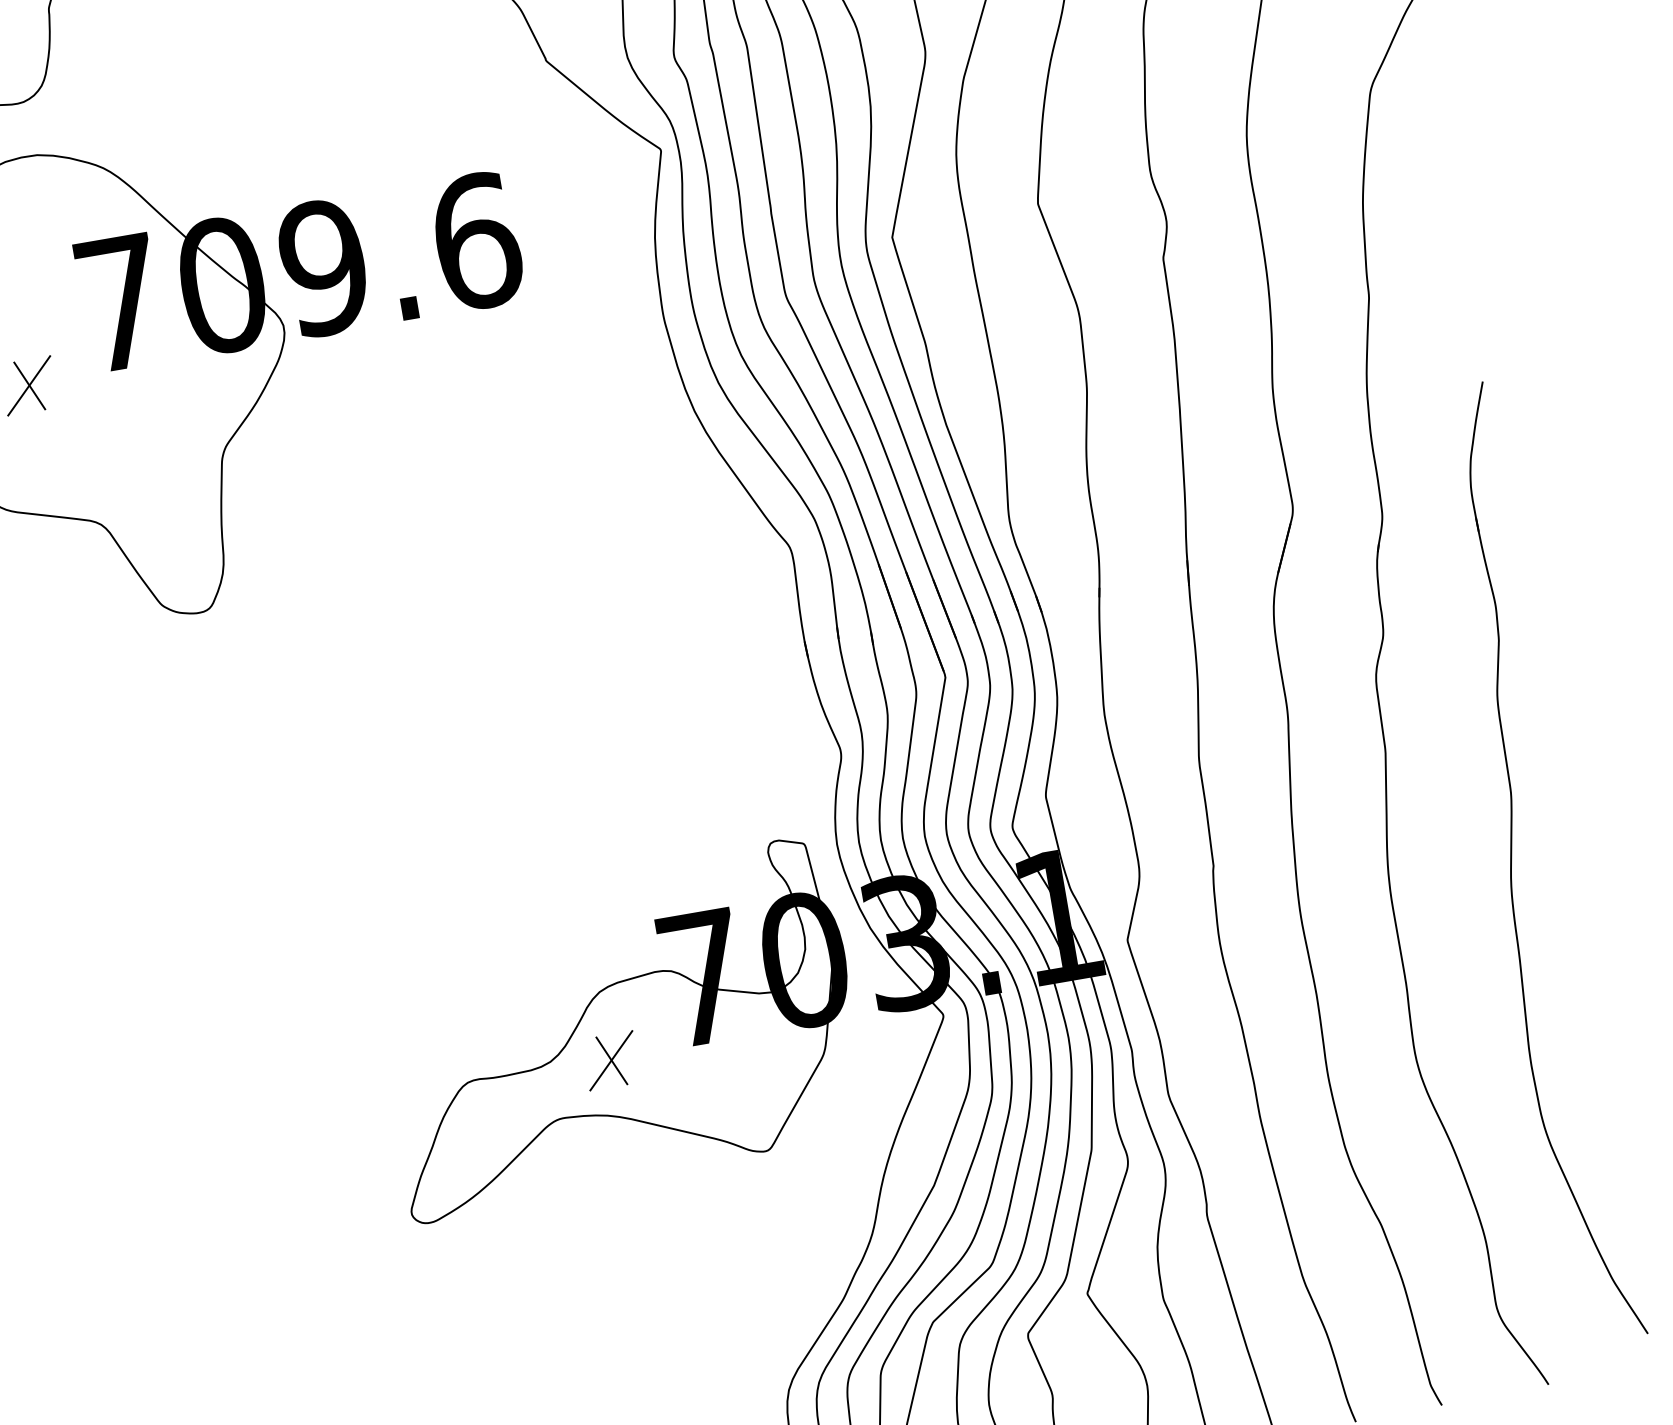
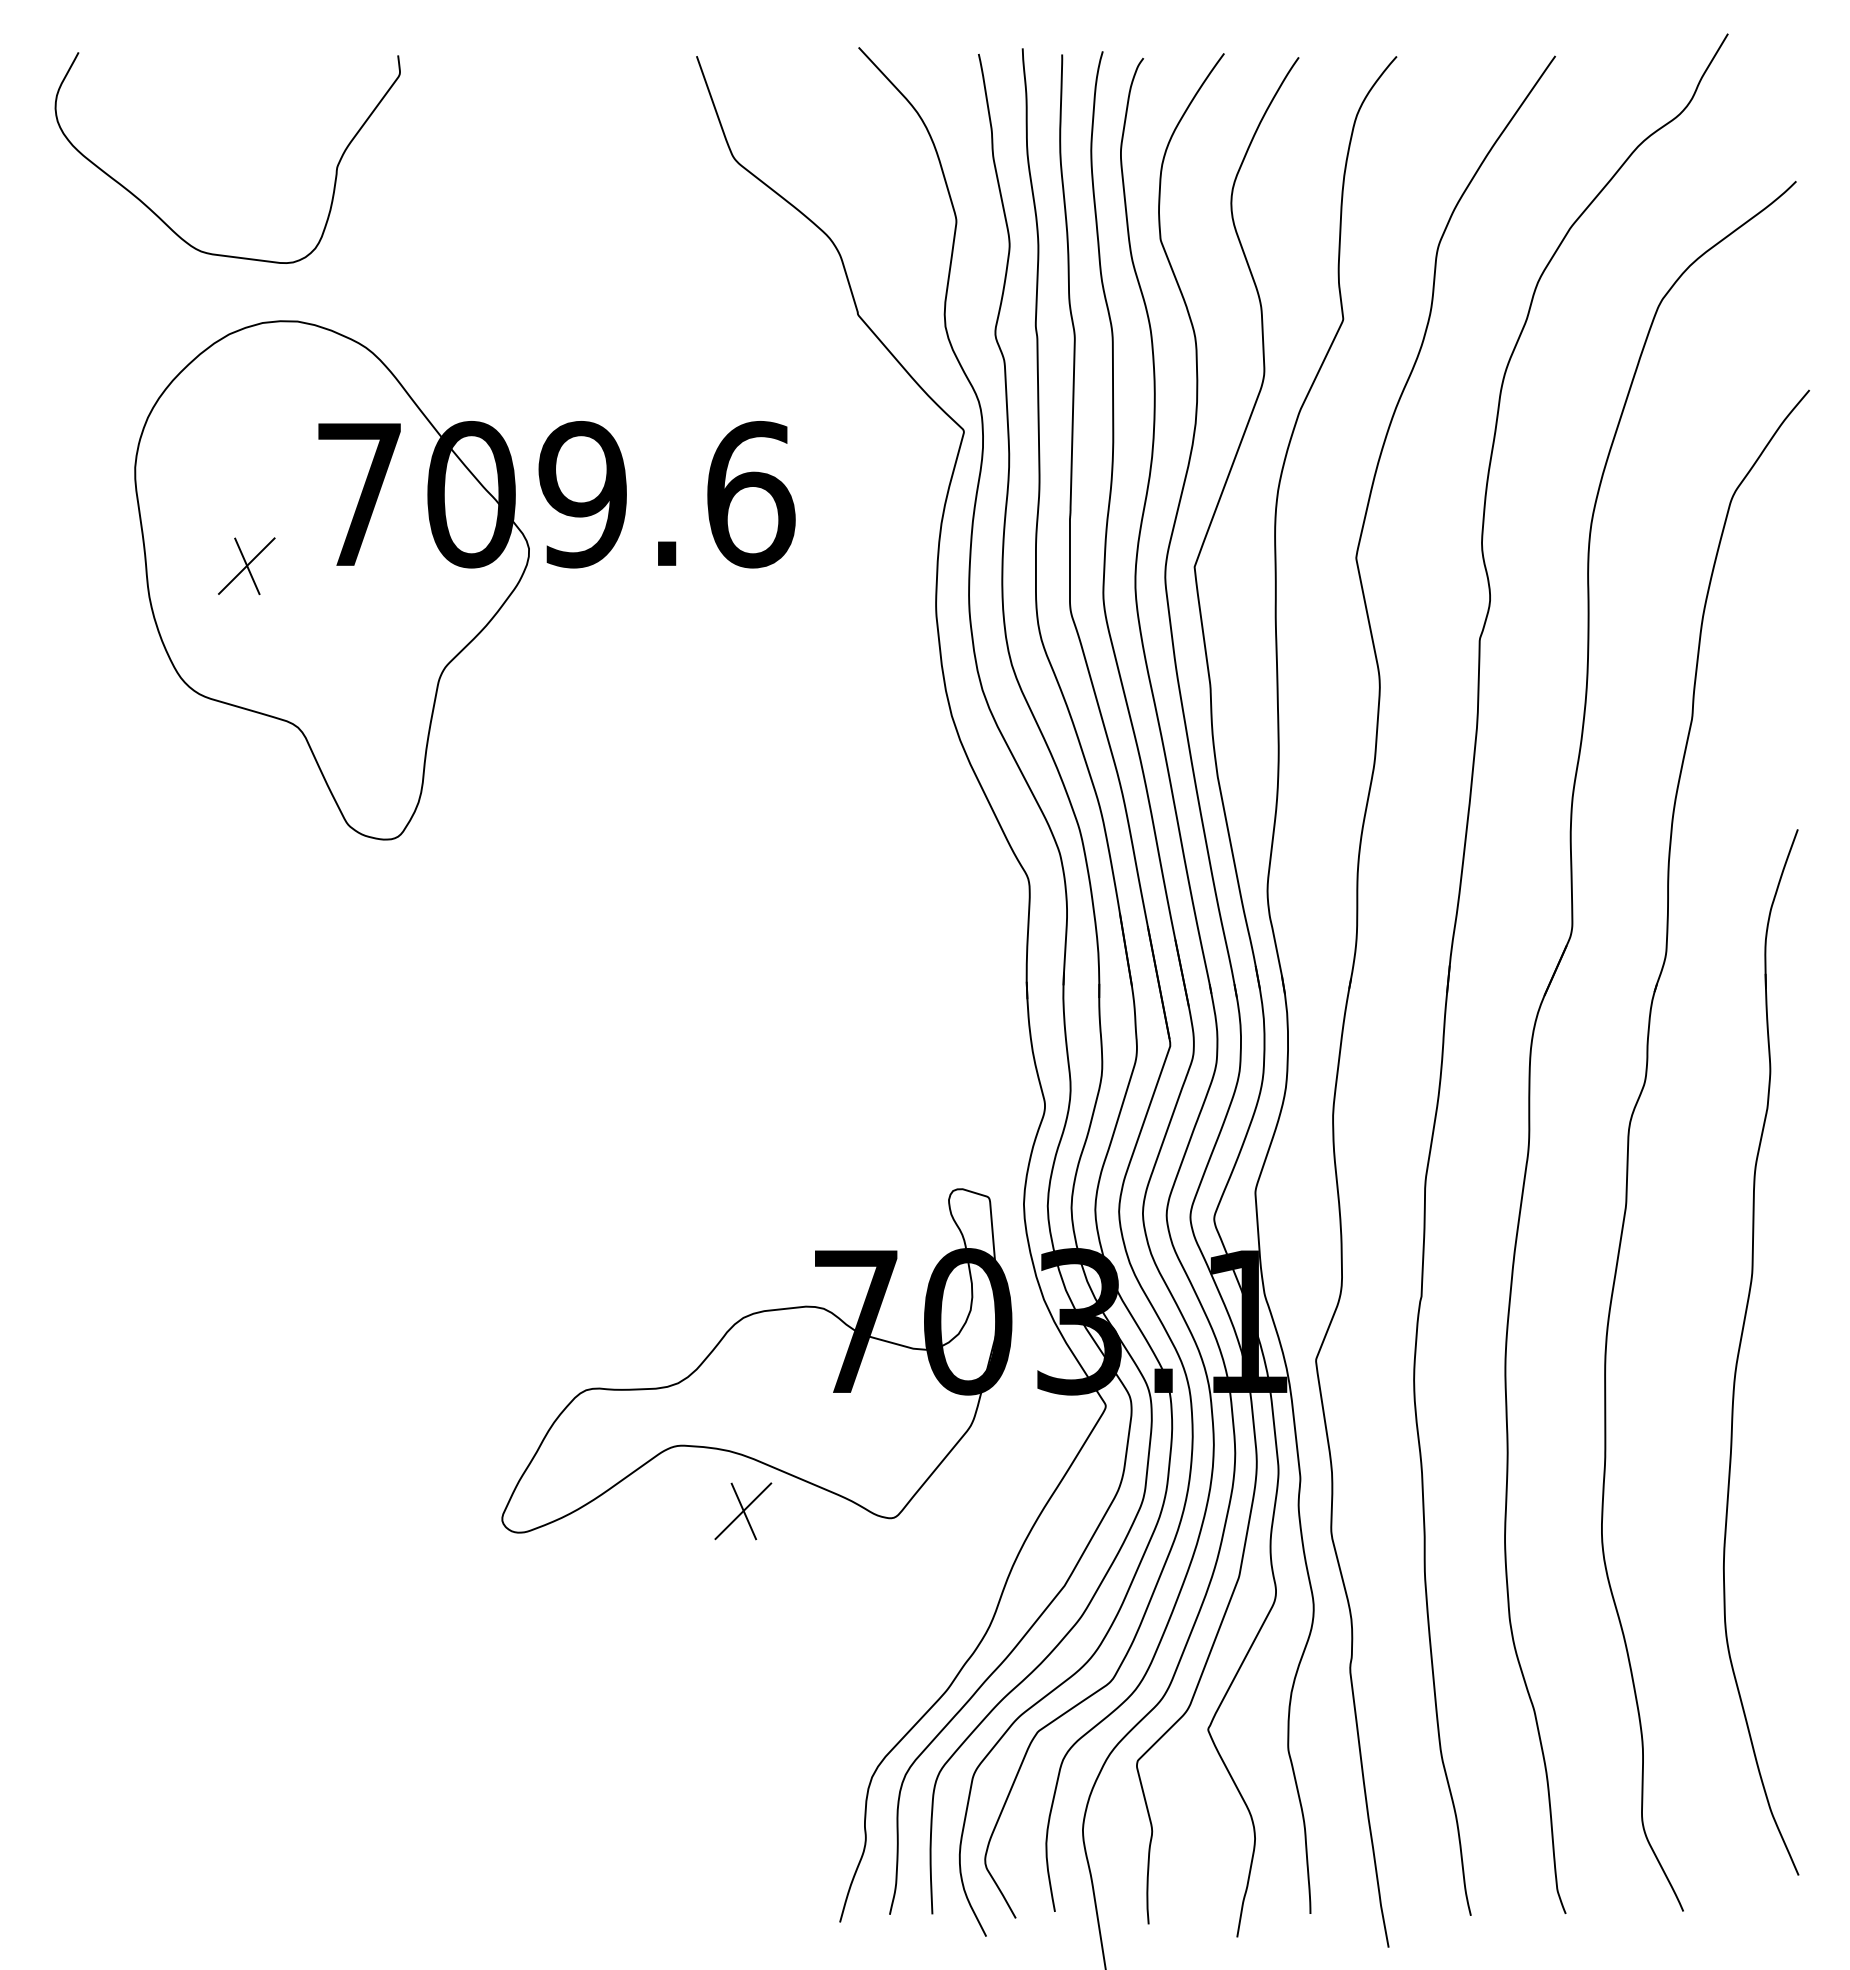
part: (611, 1060) -> (743, 1511), moved

